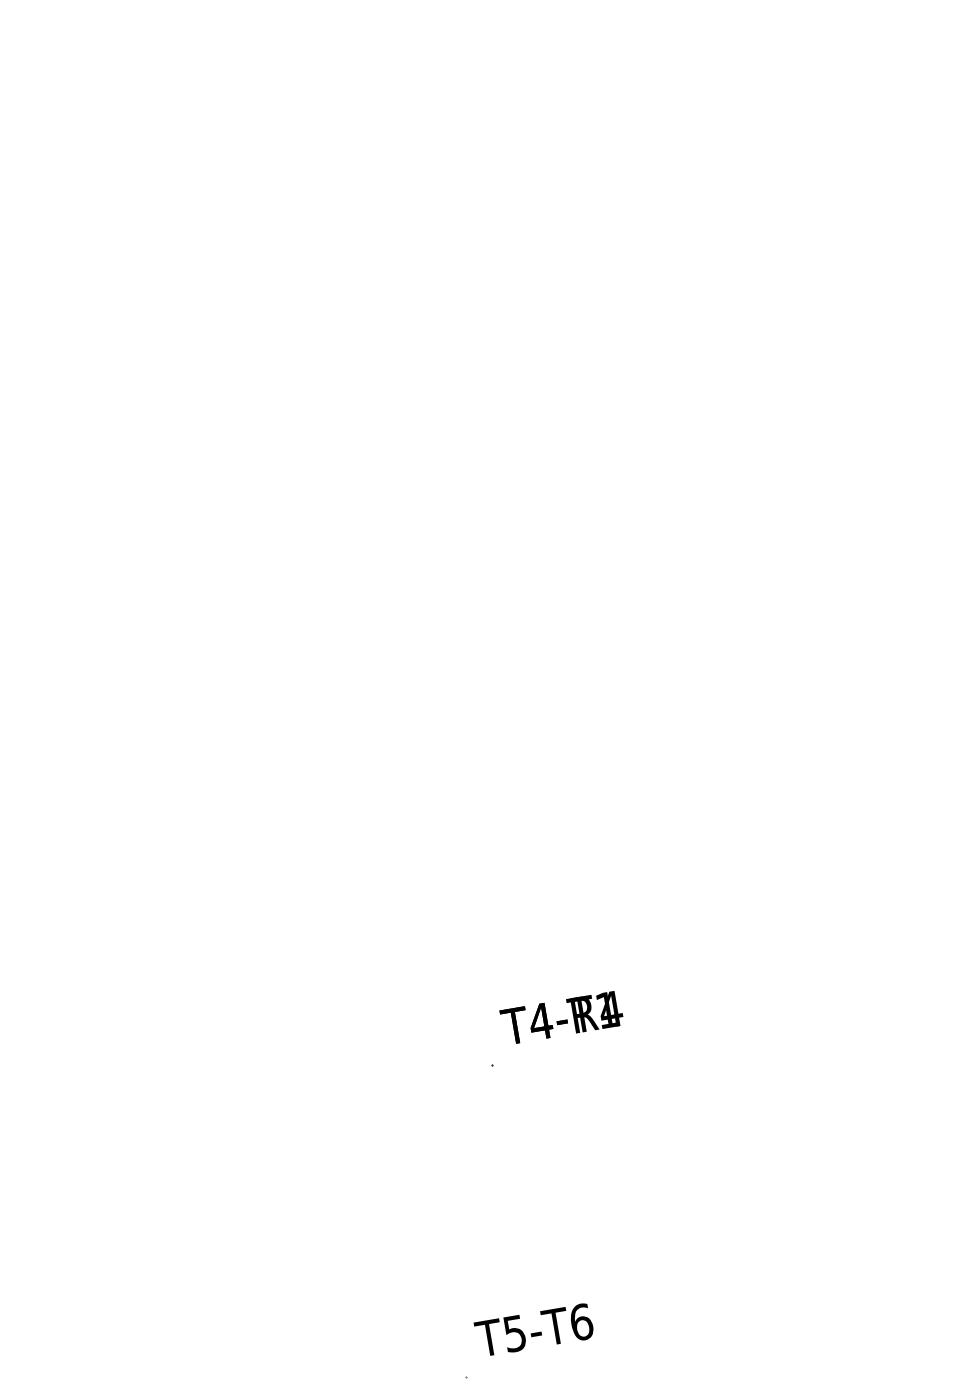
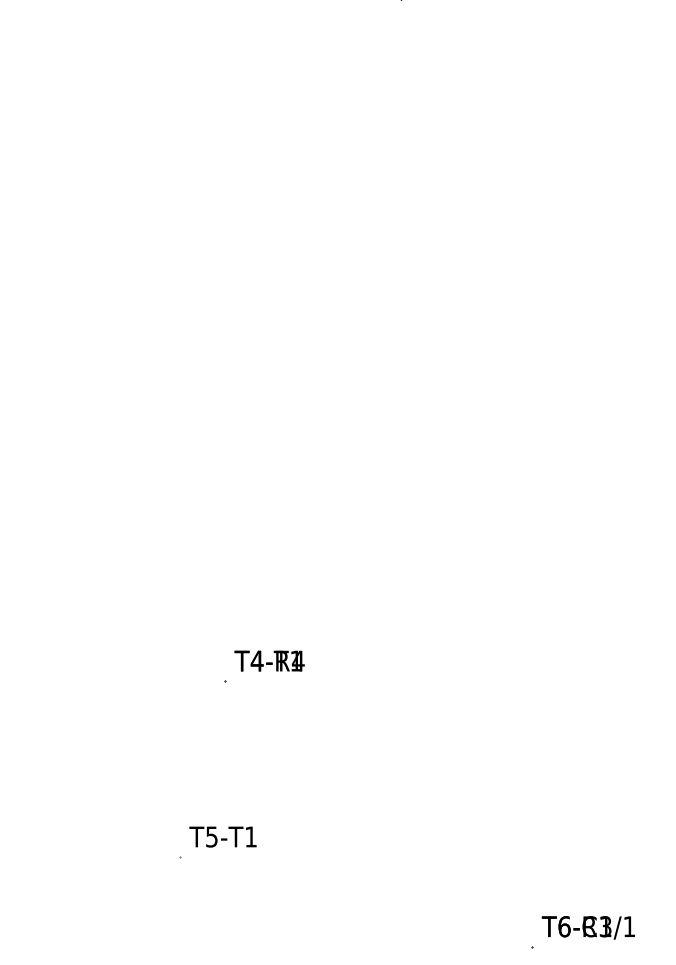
text: (582, 1321) -> (251, 836), T5-T6 -> T5-T1

